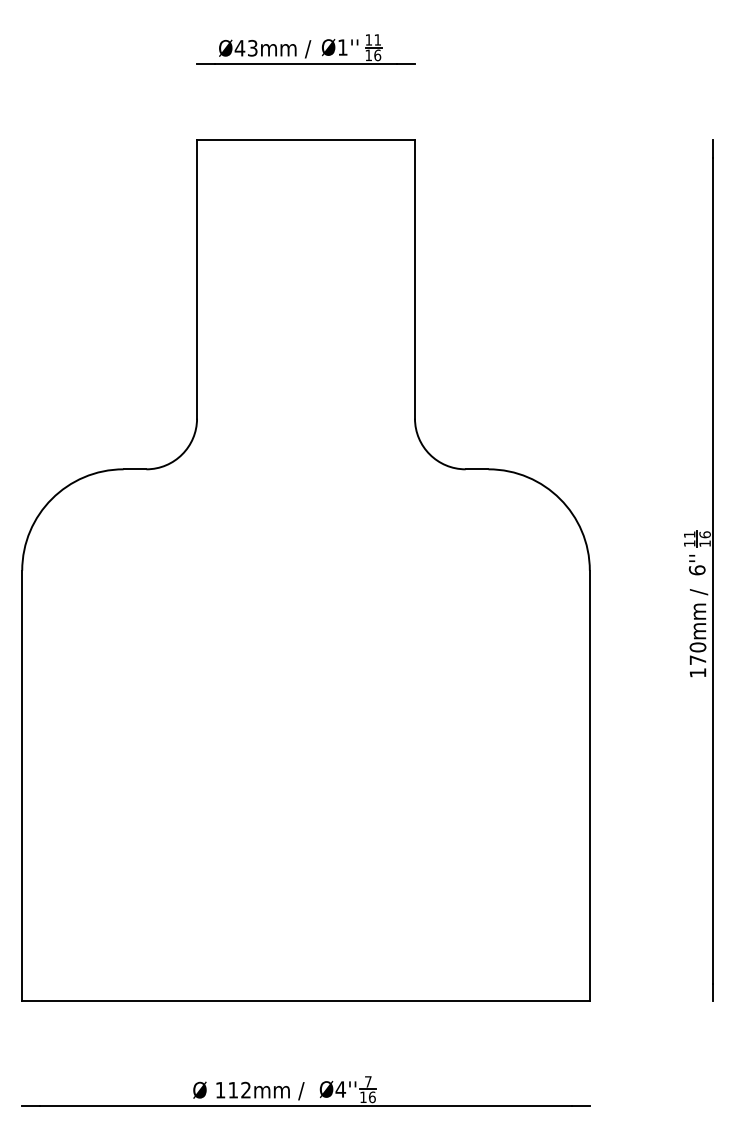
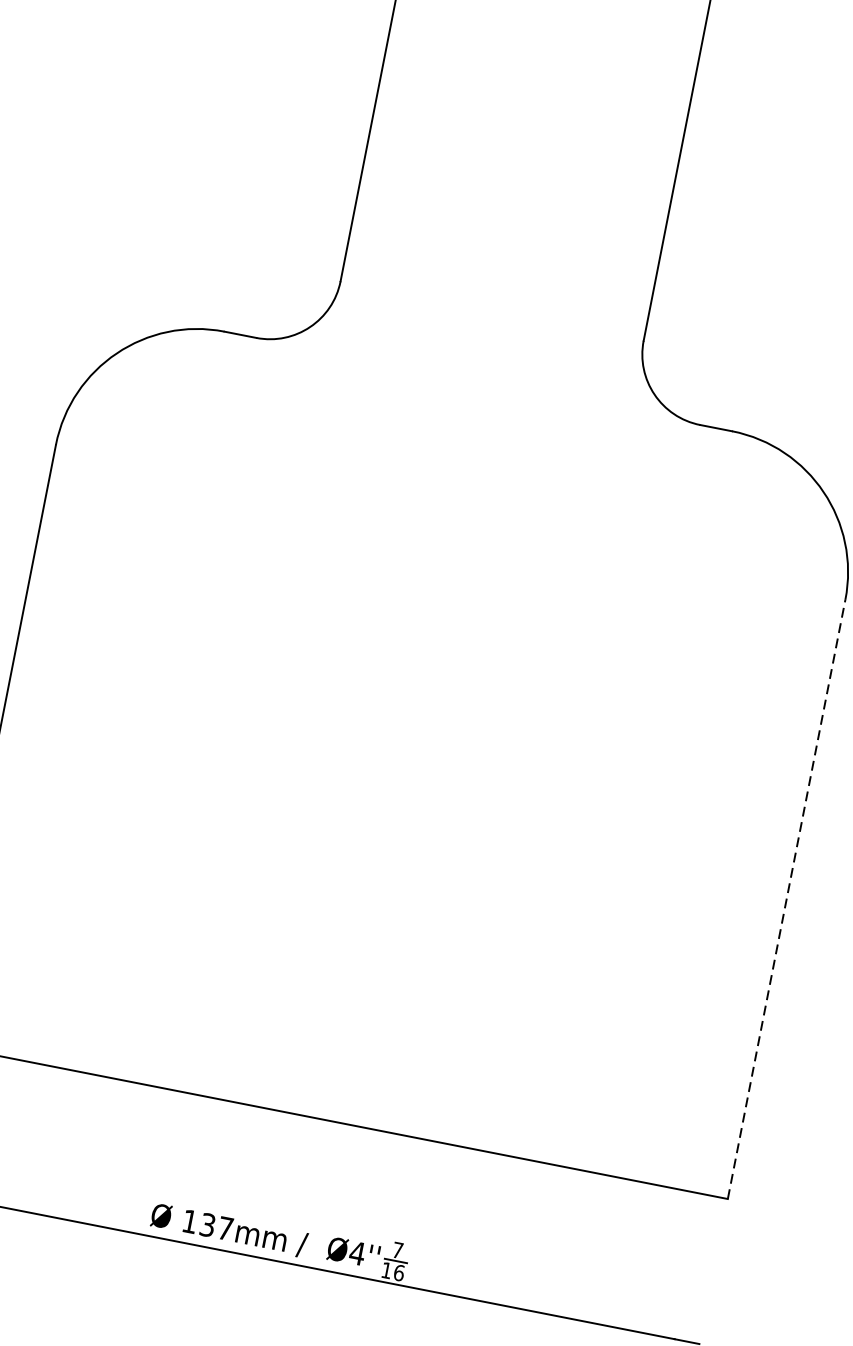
line: (589, 785) -> (786, 898), solid -> dashed
text: (239, 1089) -> (216, 1225), 112mm -> 137mm

